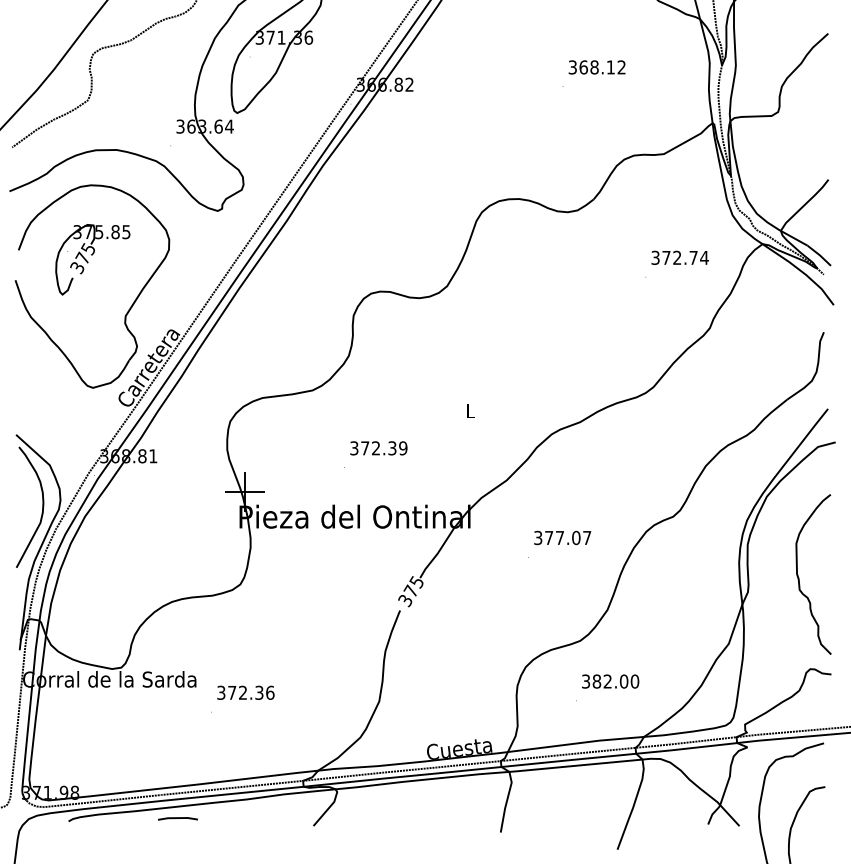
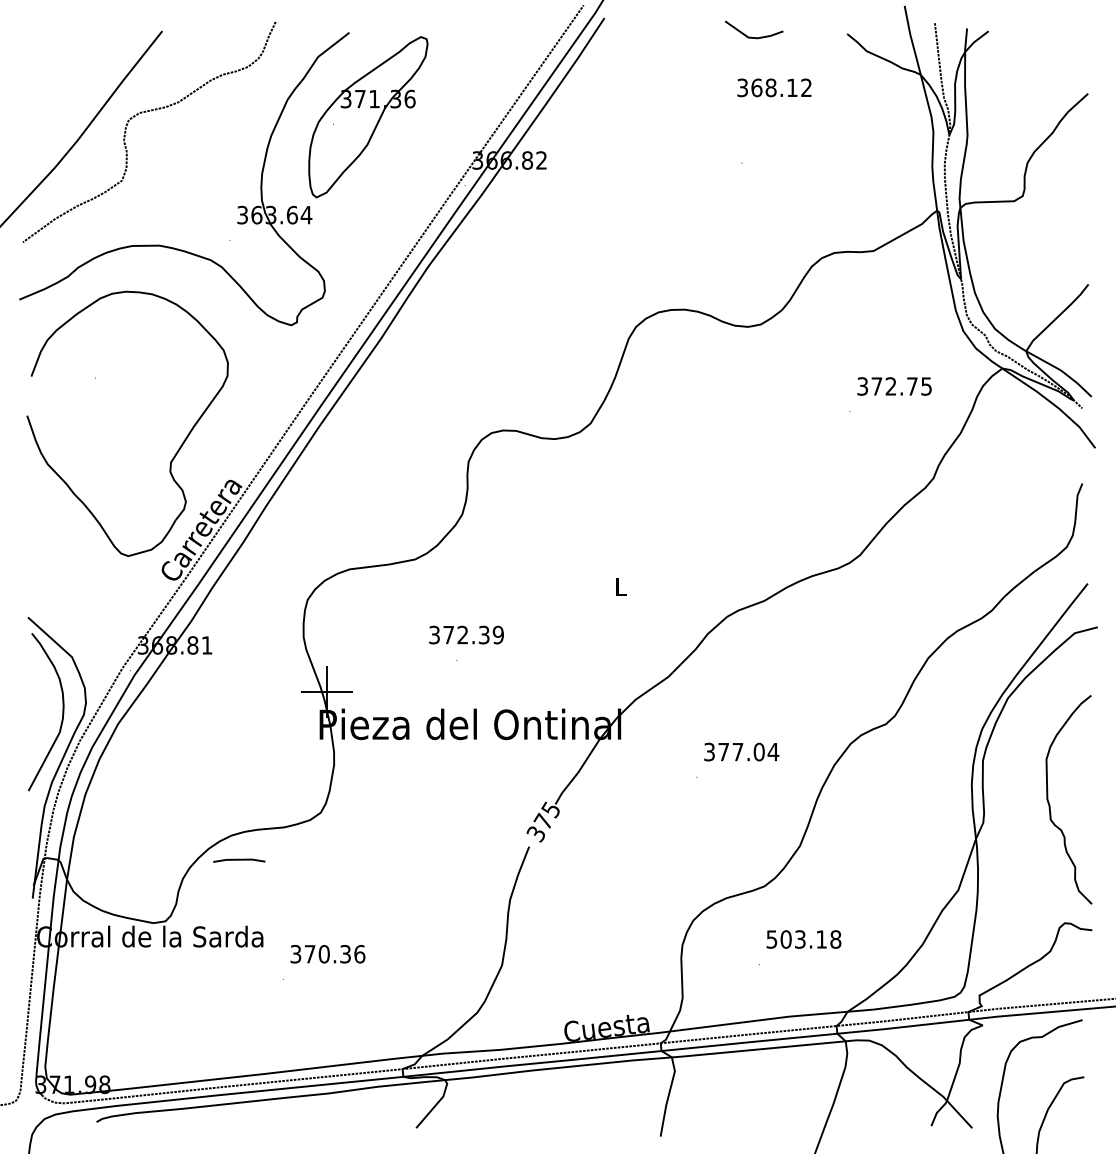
text: (597, 67) -> (774, 87), moved
text: (704, 257) -> (926, 386), 372.74 -> 372.75
part: (93, 259) -> (128, 388), removed
text: (378, 447) -> (466, 634), moved
text: (587, 538) -> (773, 752), 377.07 -> 377.04
text: (610, 681) -> (804, 939), 382.00 -> 503.18
text: (242, 693) -> (323, 954), 372.36 -> 370.36
line: (178, 818) -> (239, 860), moved

